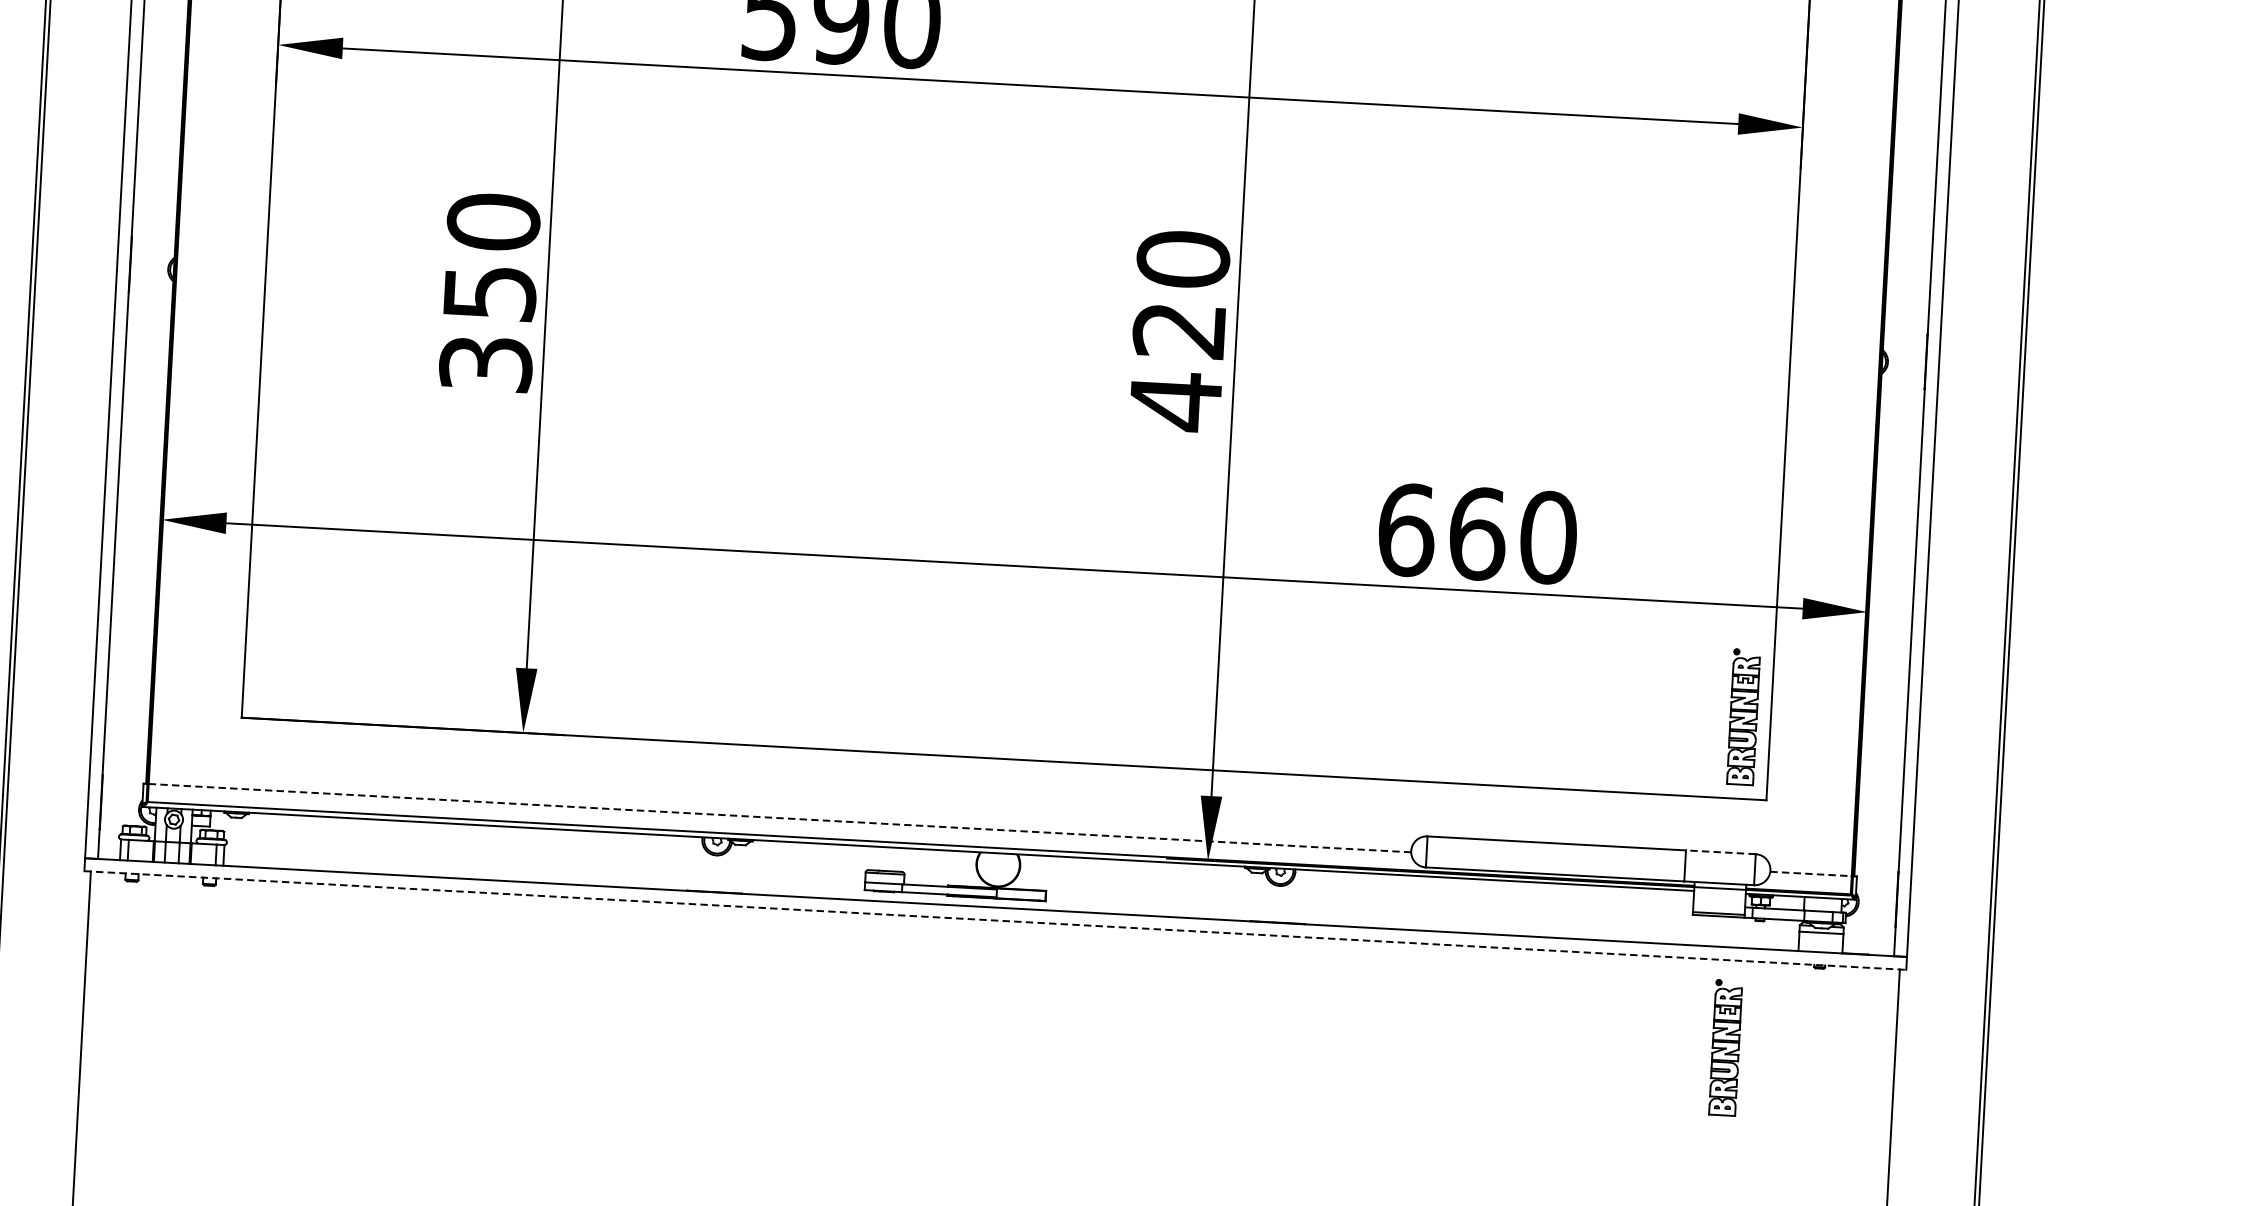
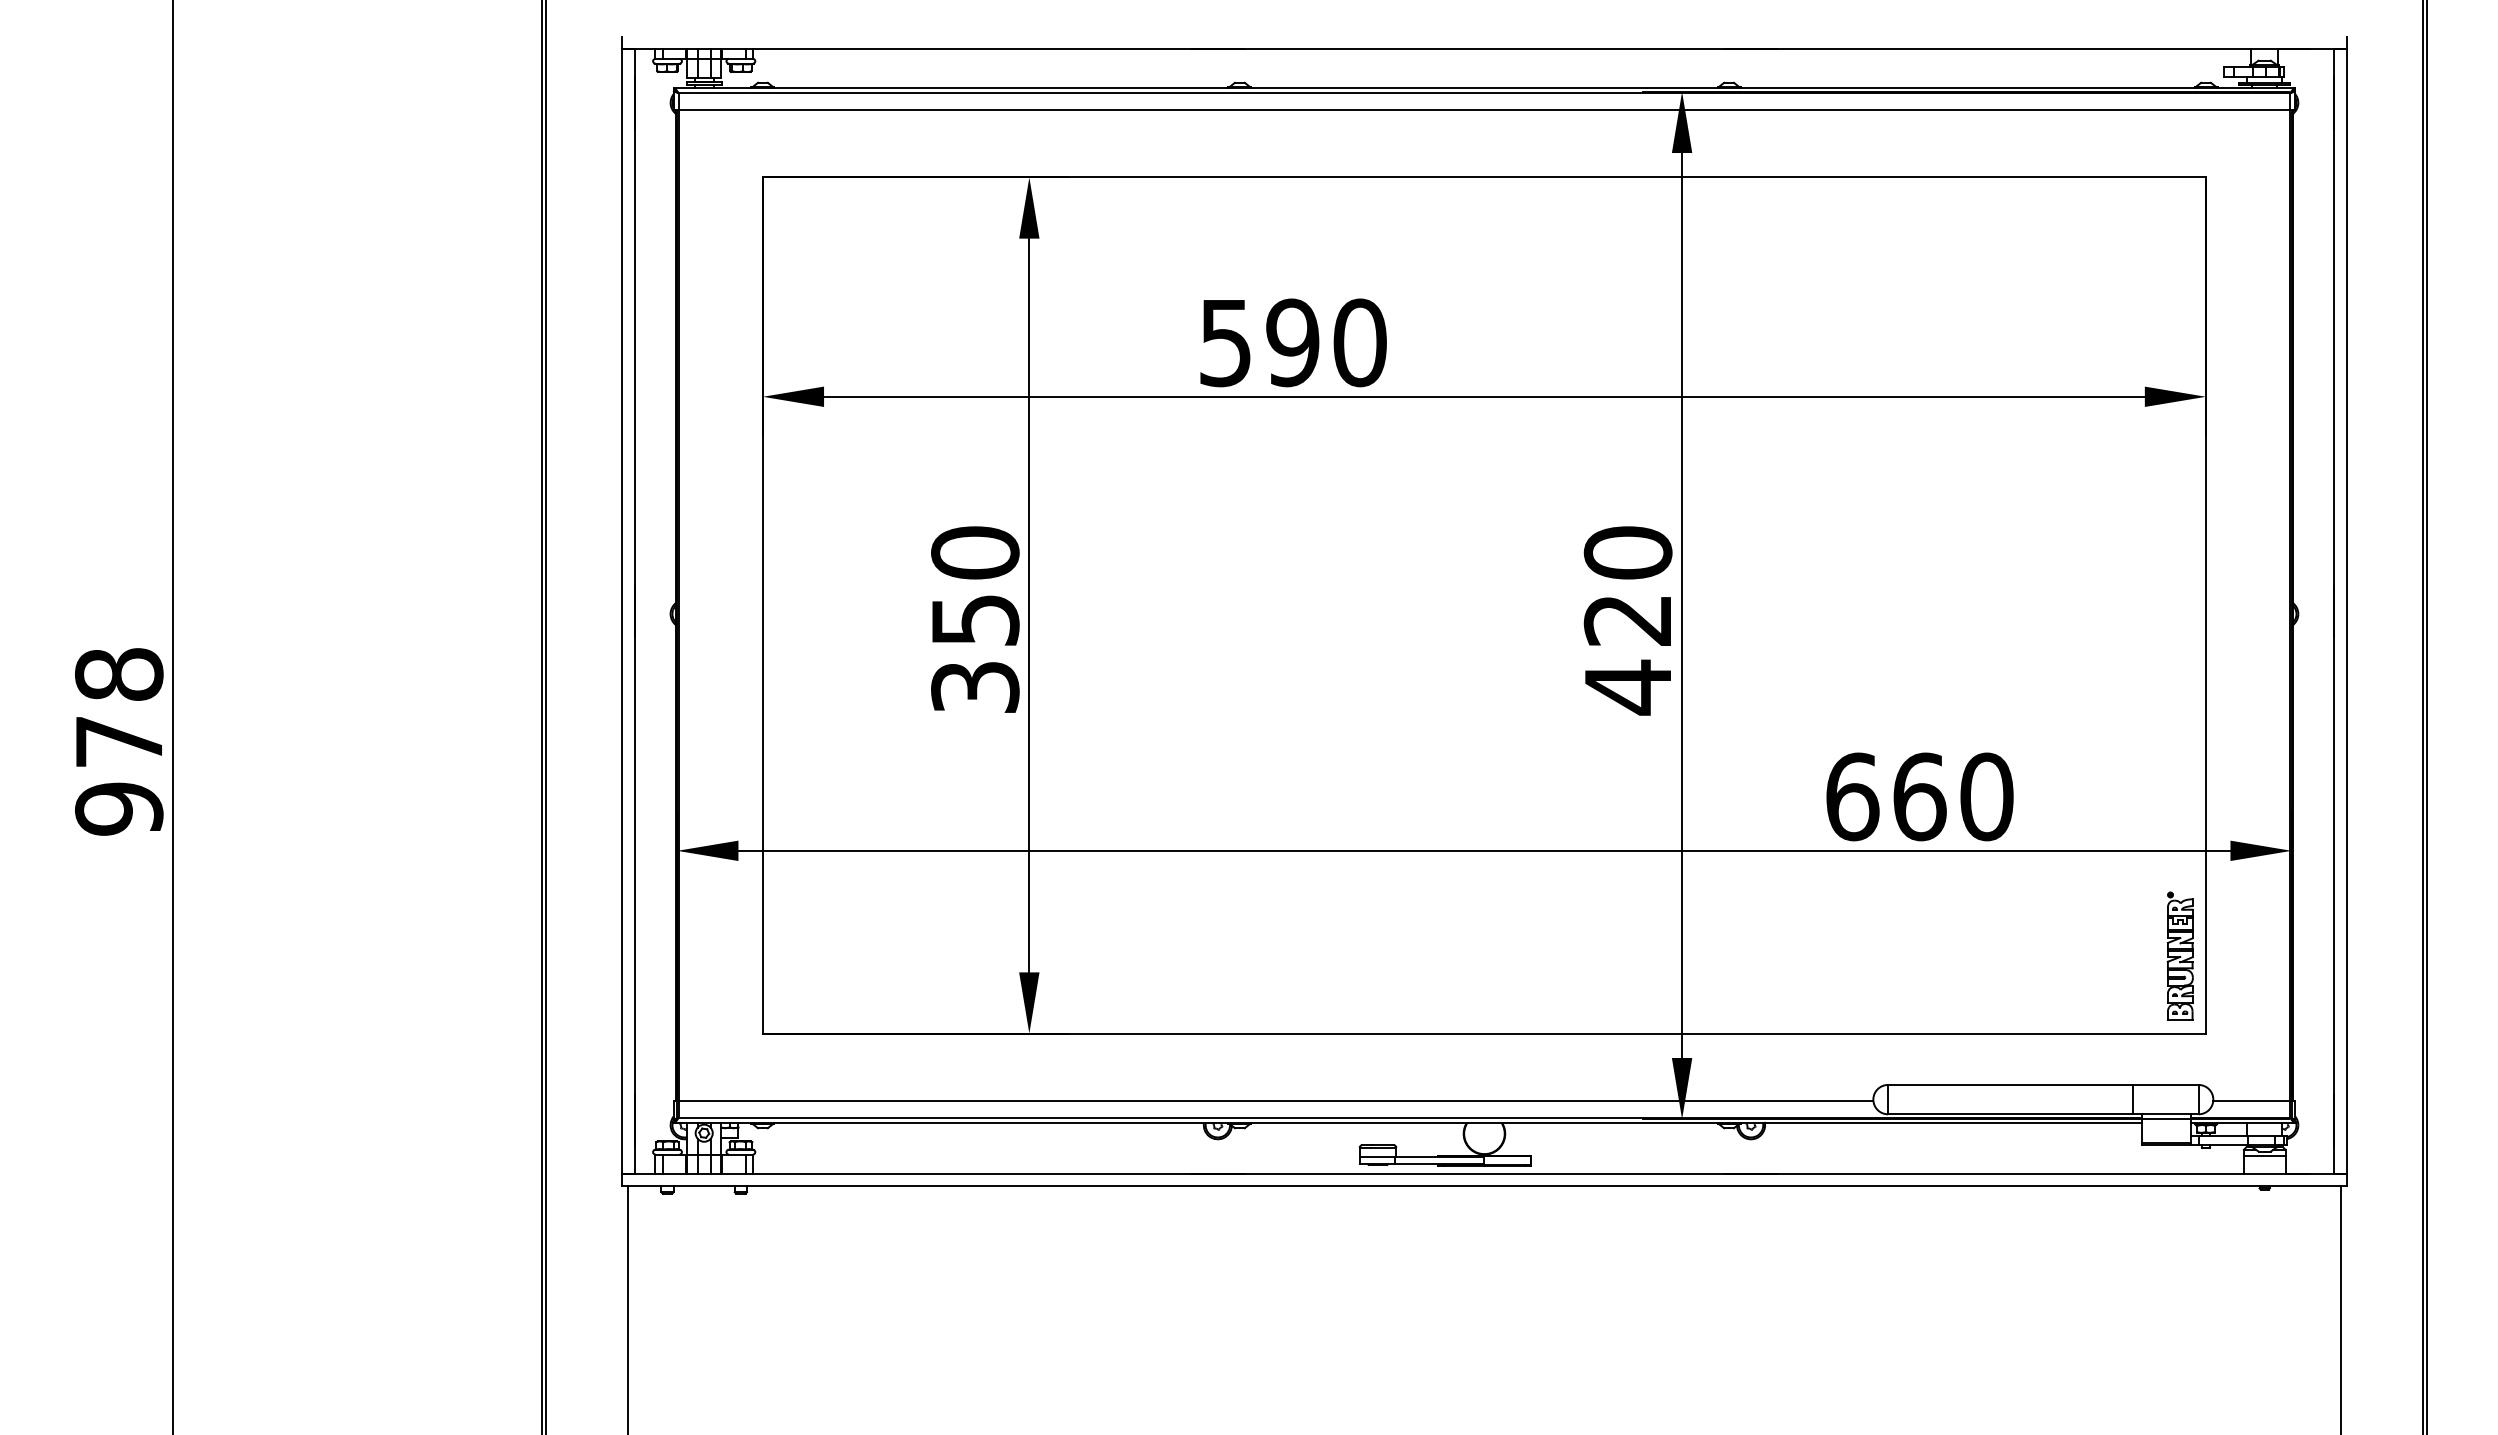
line: (780, 817) -> (1276, 1100), dashed -> solid
line: (1720, 851) -> (2165, 1084), dashed -> solid
line: (1810, 873) -> (2251, 1100), dashed -> solid
line: (995, 920) -> (1484, 1186), dashed -> solid
part: (1725, 1047) -> (2179, 1268), removed

